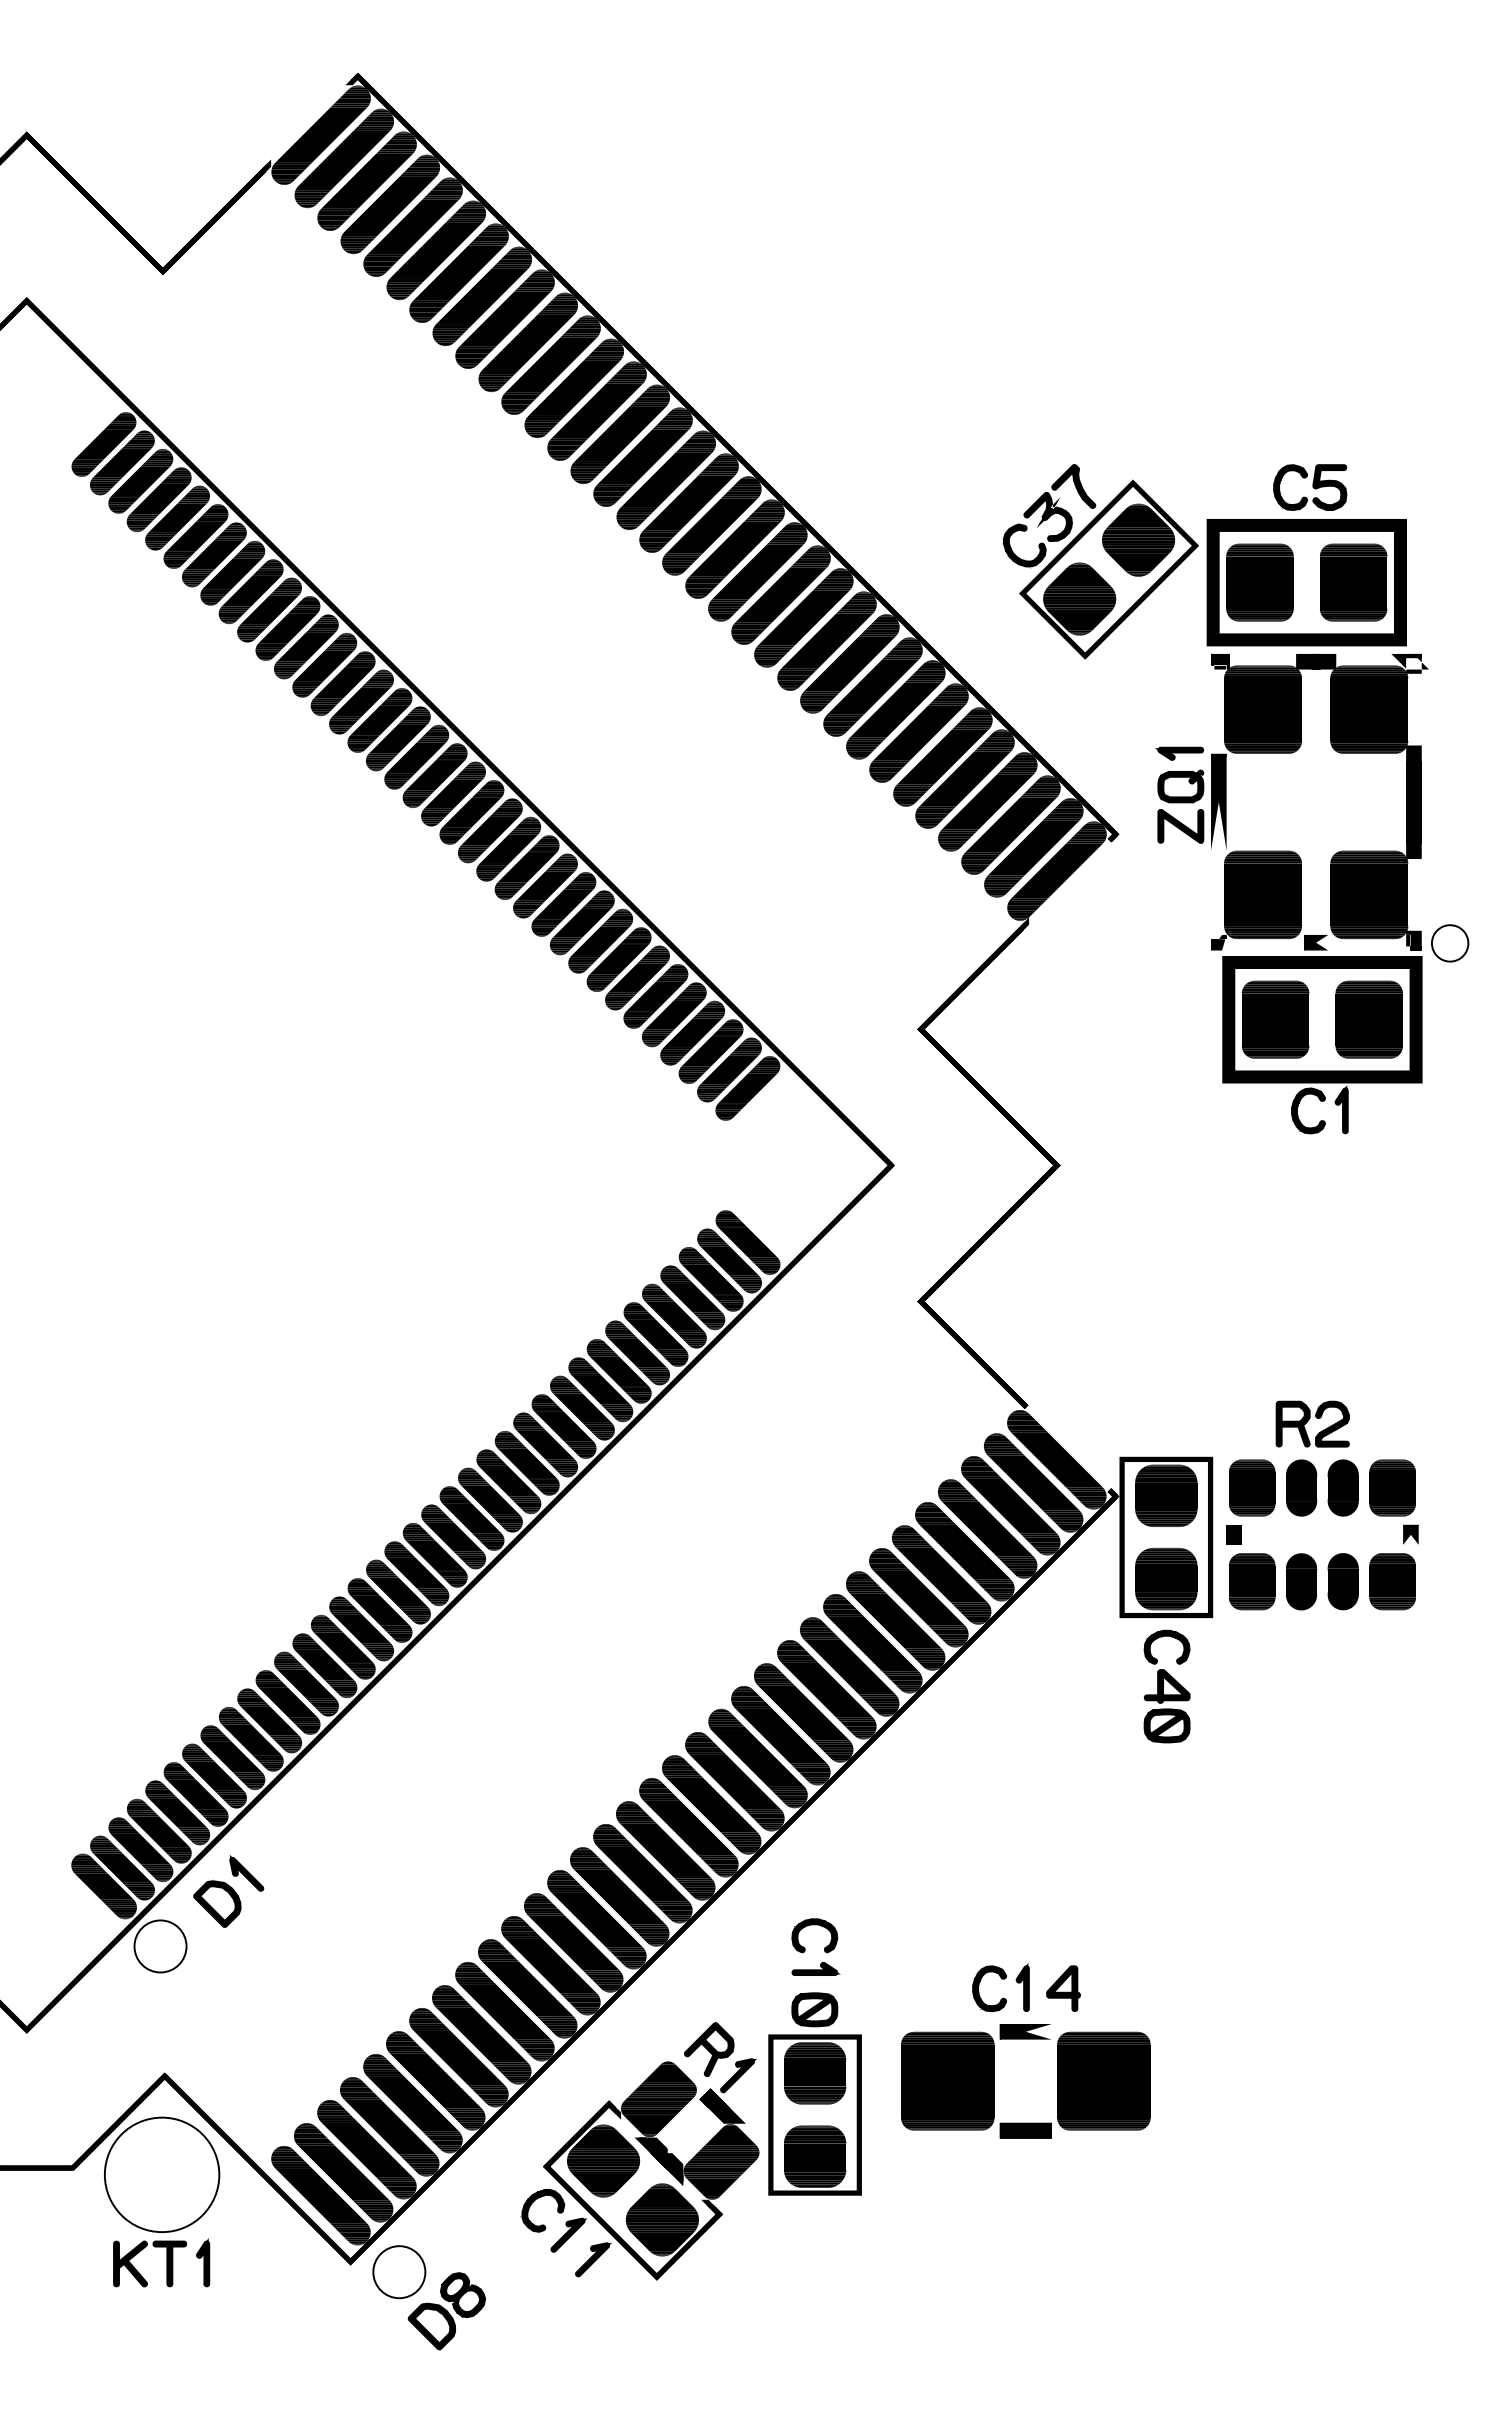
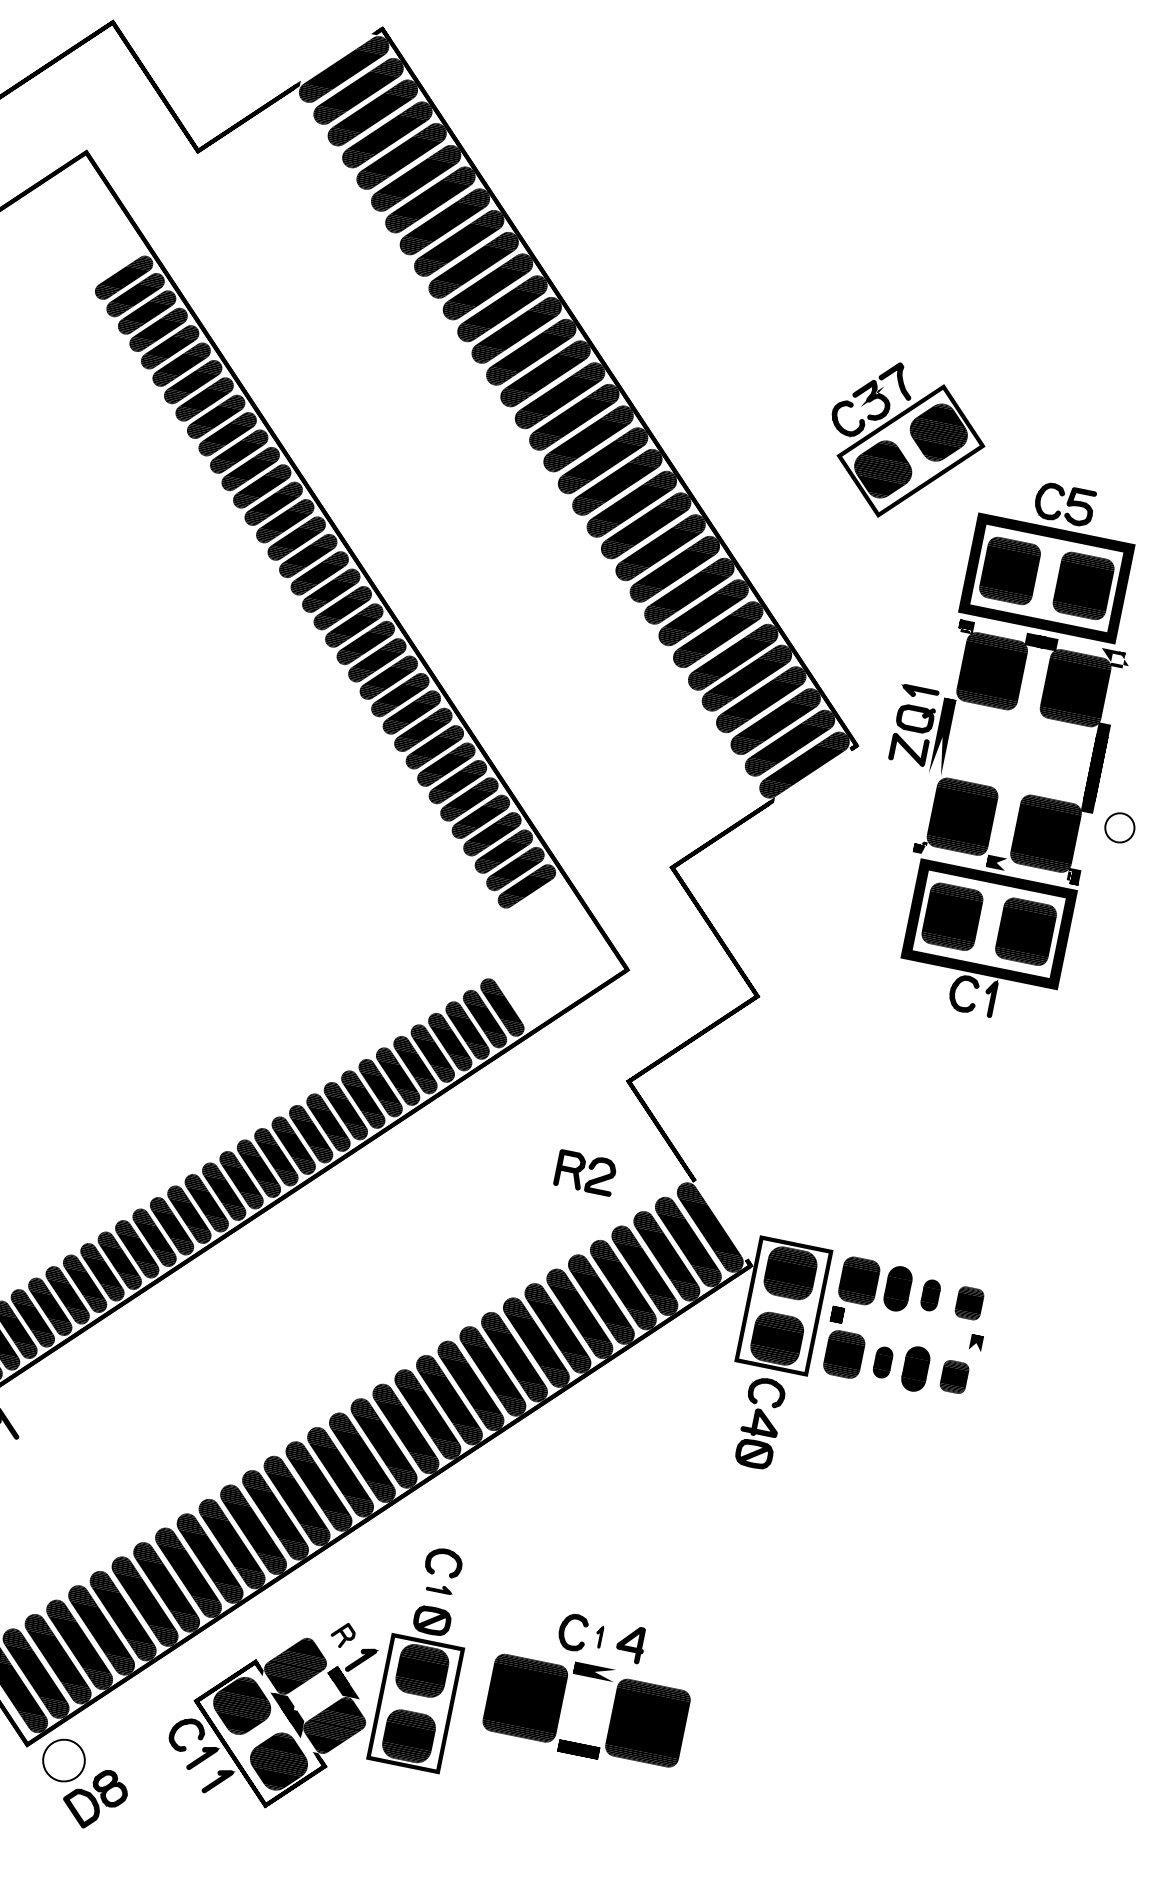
part: (1100, 561) -> (905, 443), moved
part: (1450, 943) -> (1120, 828), moved
part: (1312, 1423) -> (585, 1172), moved
part: (1342, 1487) -> (930, 1294), size x0.7
part: (1392, 1487) -> (969, 1302), size x0.7
part: (1301, 1581) -> (883, 1362), size x0.7
part: (1392, 1581) -> (954, 1376), size x0.7
part: (815, 1968) -> (439, 1588), size x0.7
part: (1022, 1987) -> (598, 1636), size x0.6
part: (709, 2049) -> (343, 1635), size x0.6

